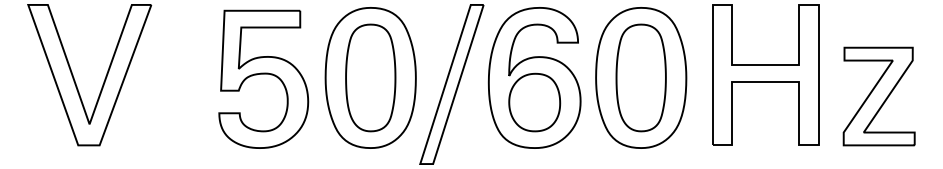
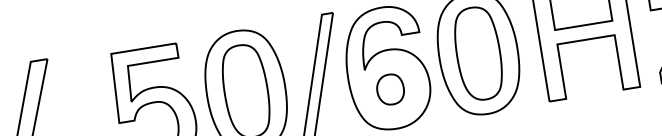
part: (534, 102) -> (390, 89), size x0.6

